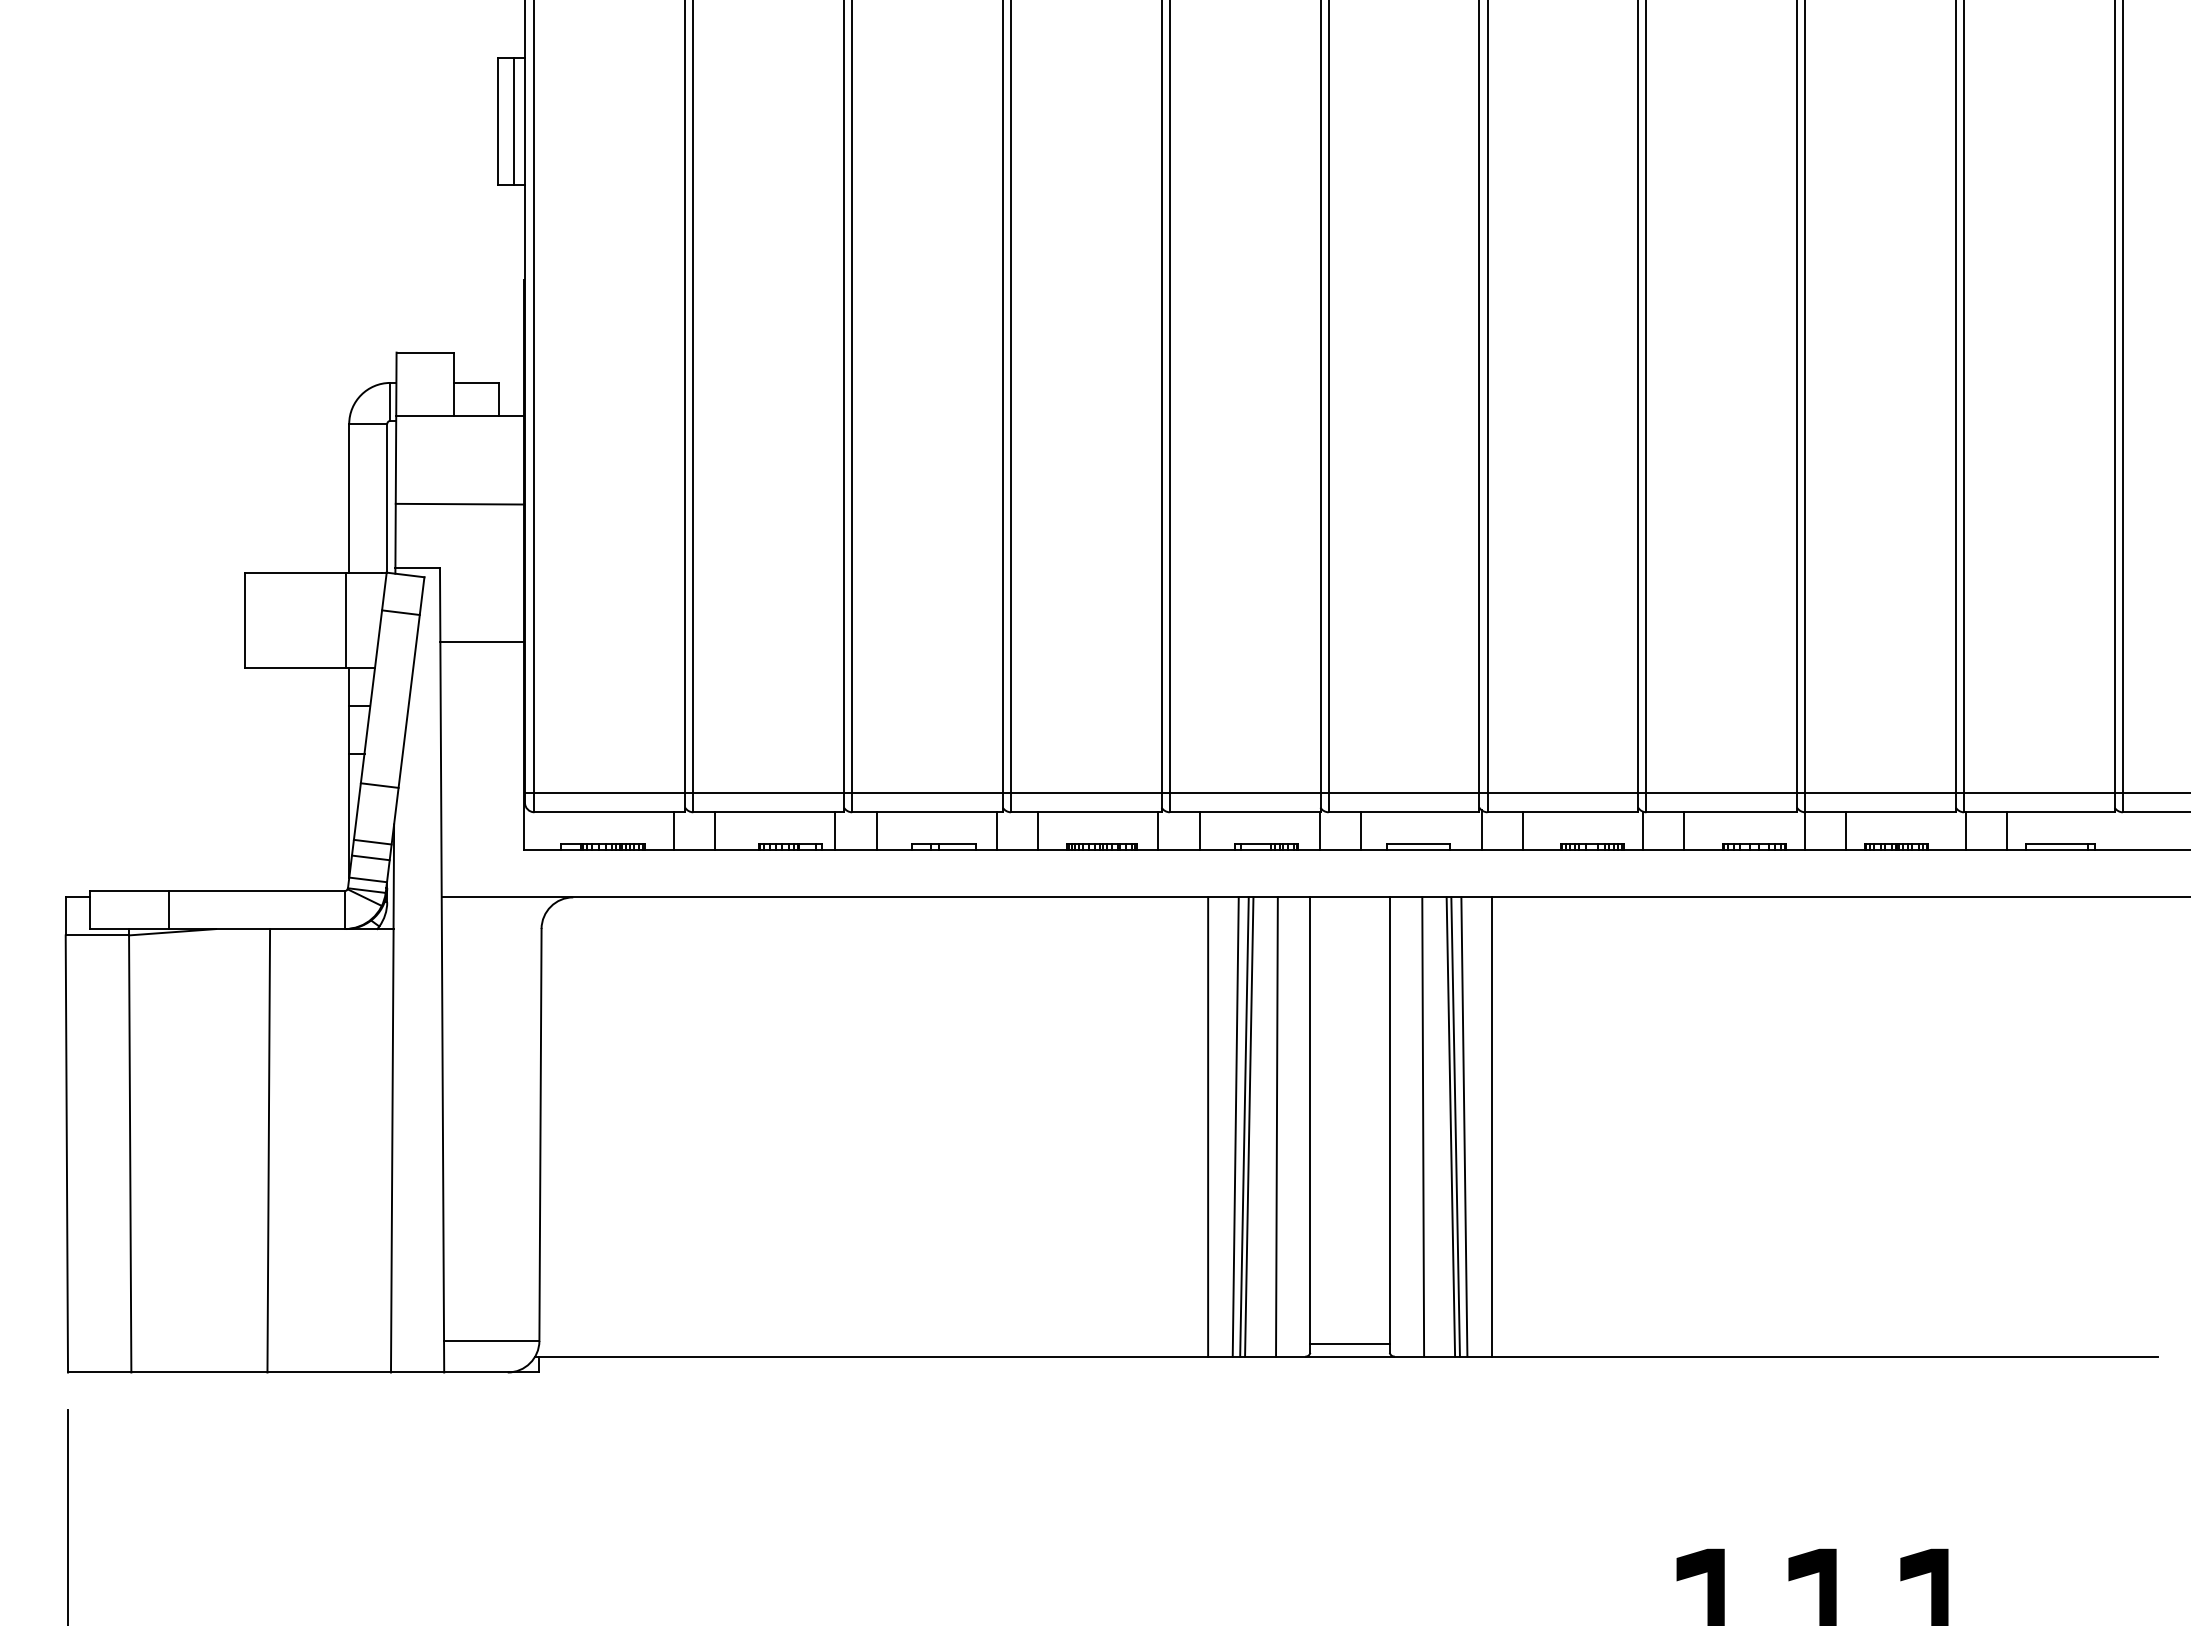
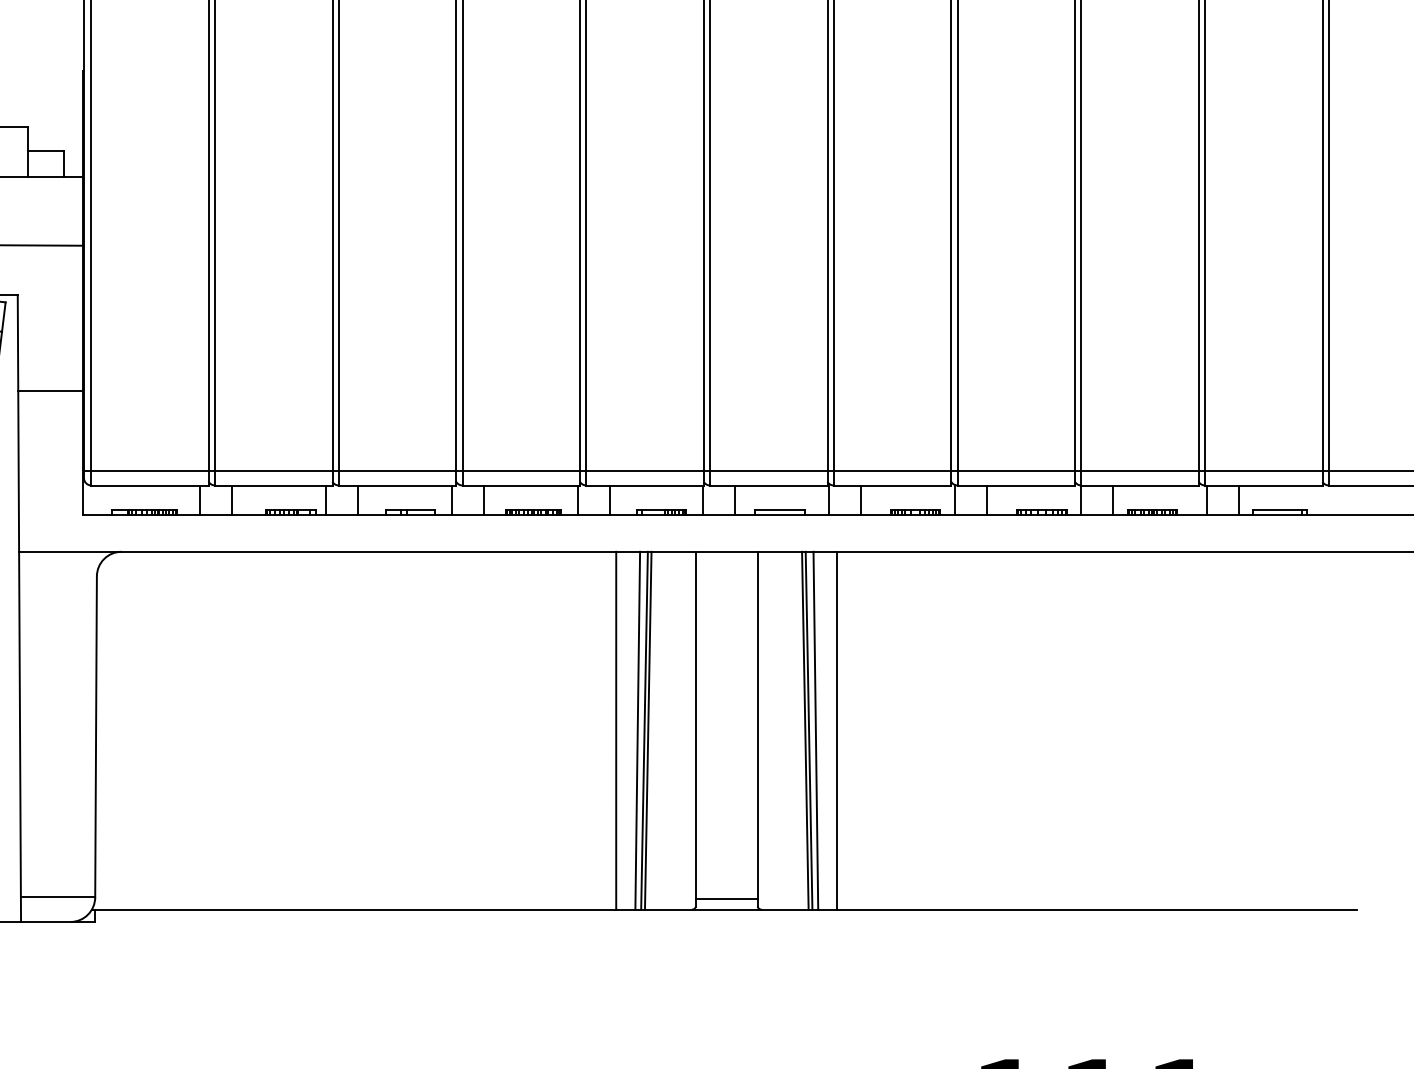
line: (482, 641) -> (50, 390), moved
line: (1276, 1126) -> (669, 730), removed
line: (1423, 1126) -> (784, 730), removed

